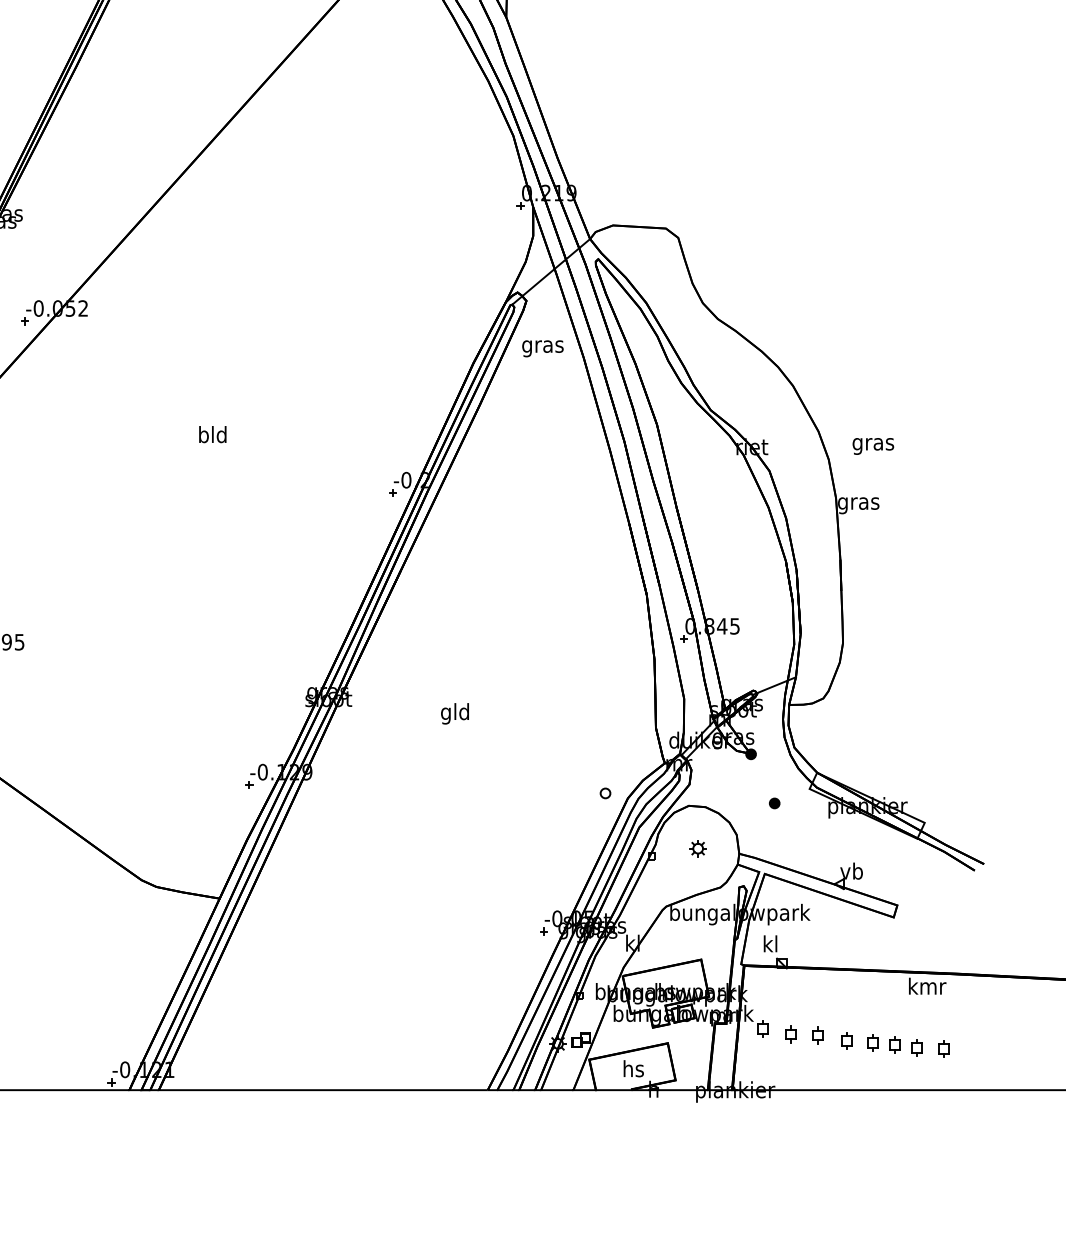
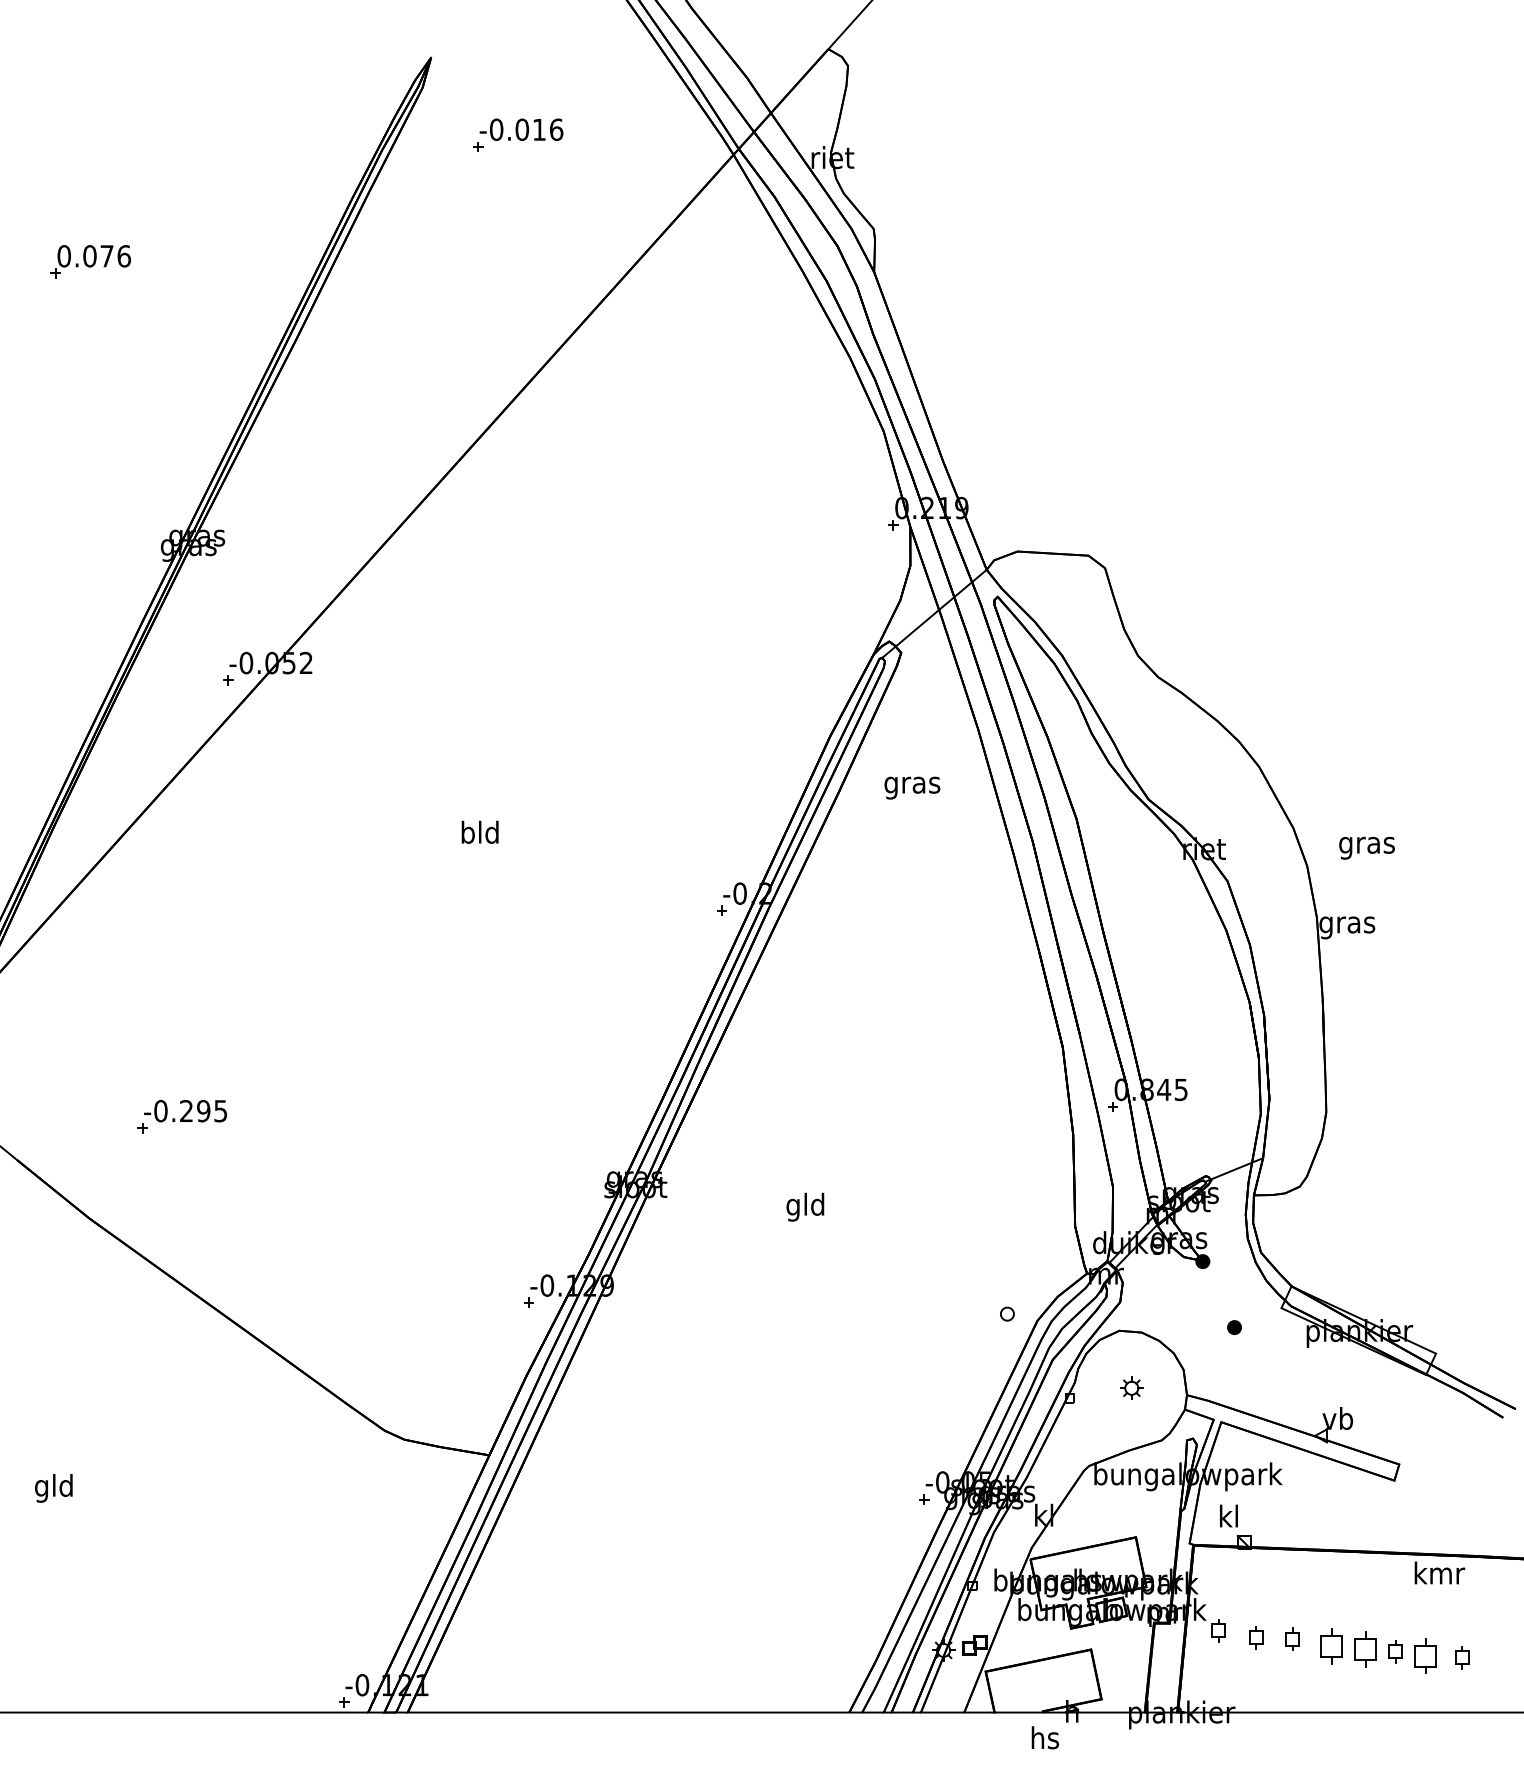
text: (543, 348) -> (912, 787), moved
part: (846, 1040) -> (1331, 1646), size x1.6
part: (872, 1042) -> (1366, 1648), size x1.6
part: (916, 1047) -> (1425, 1655), size x1.6
text: (633, 1068) -> (1044, 1737), moved

